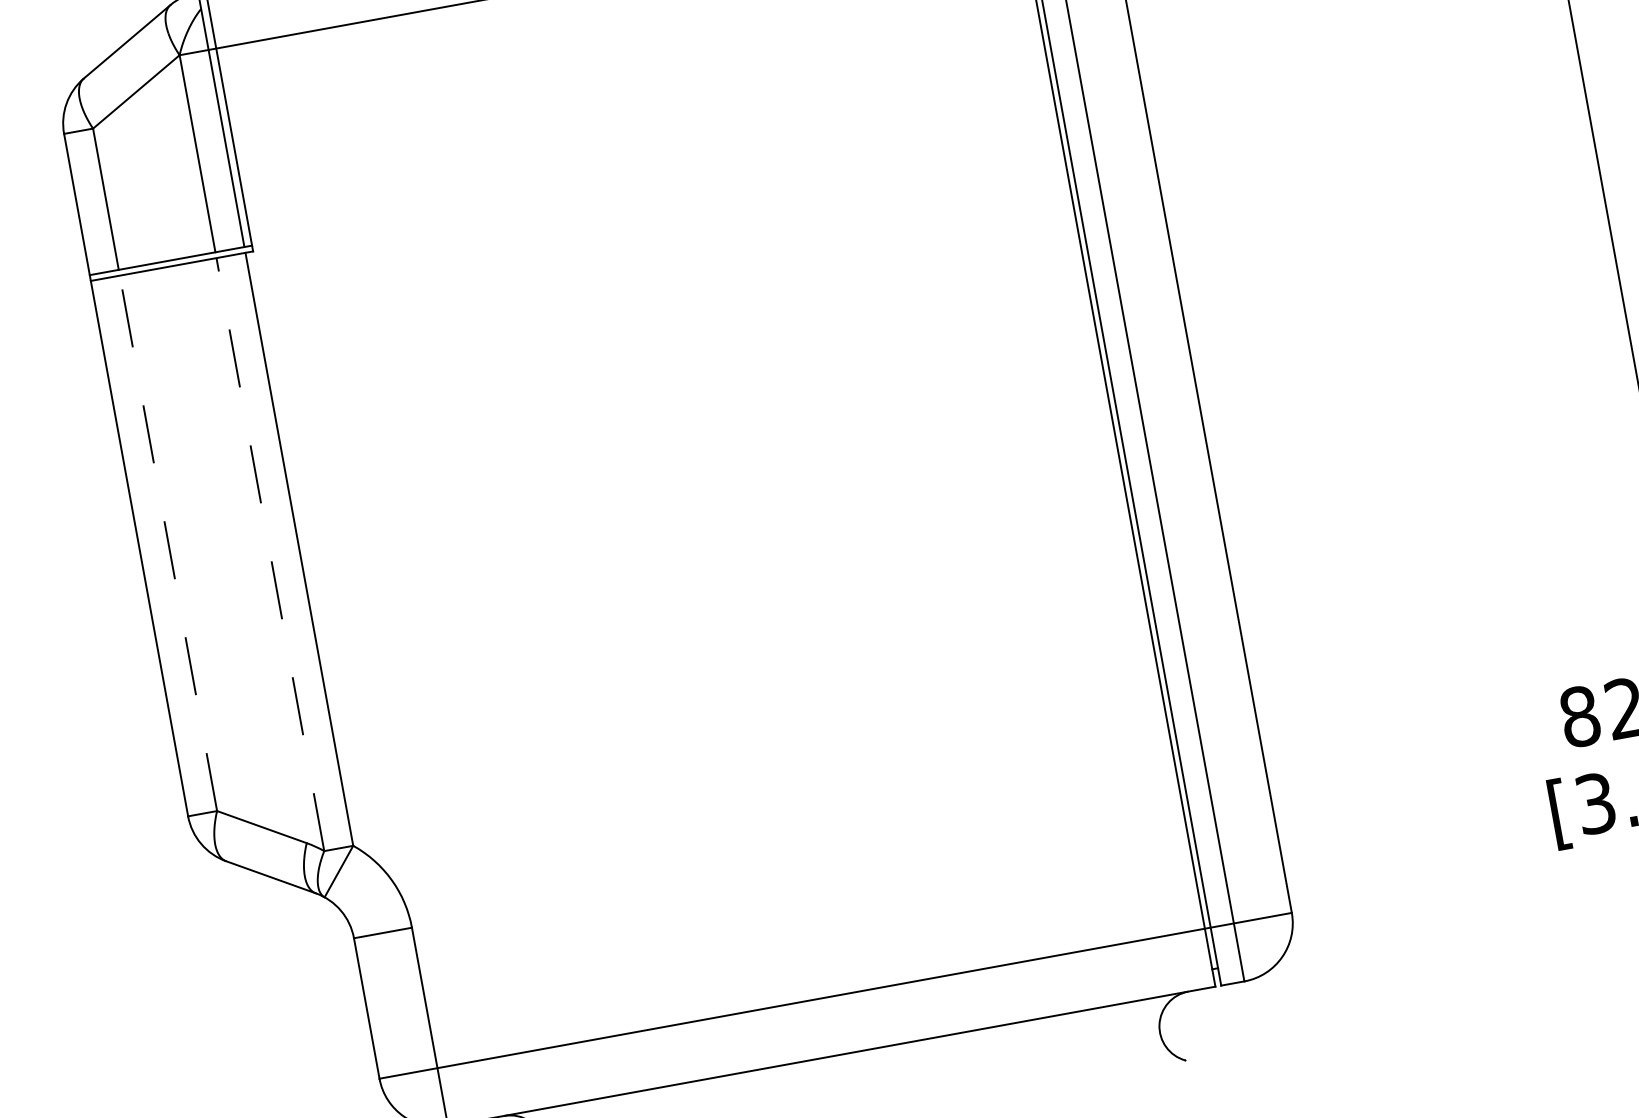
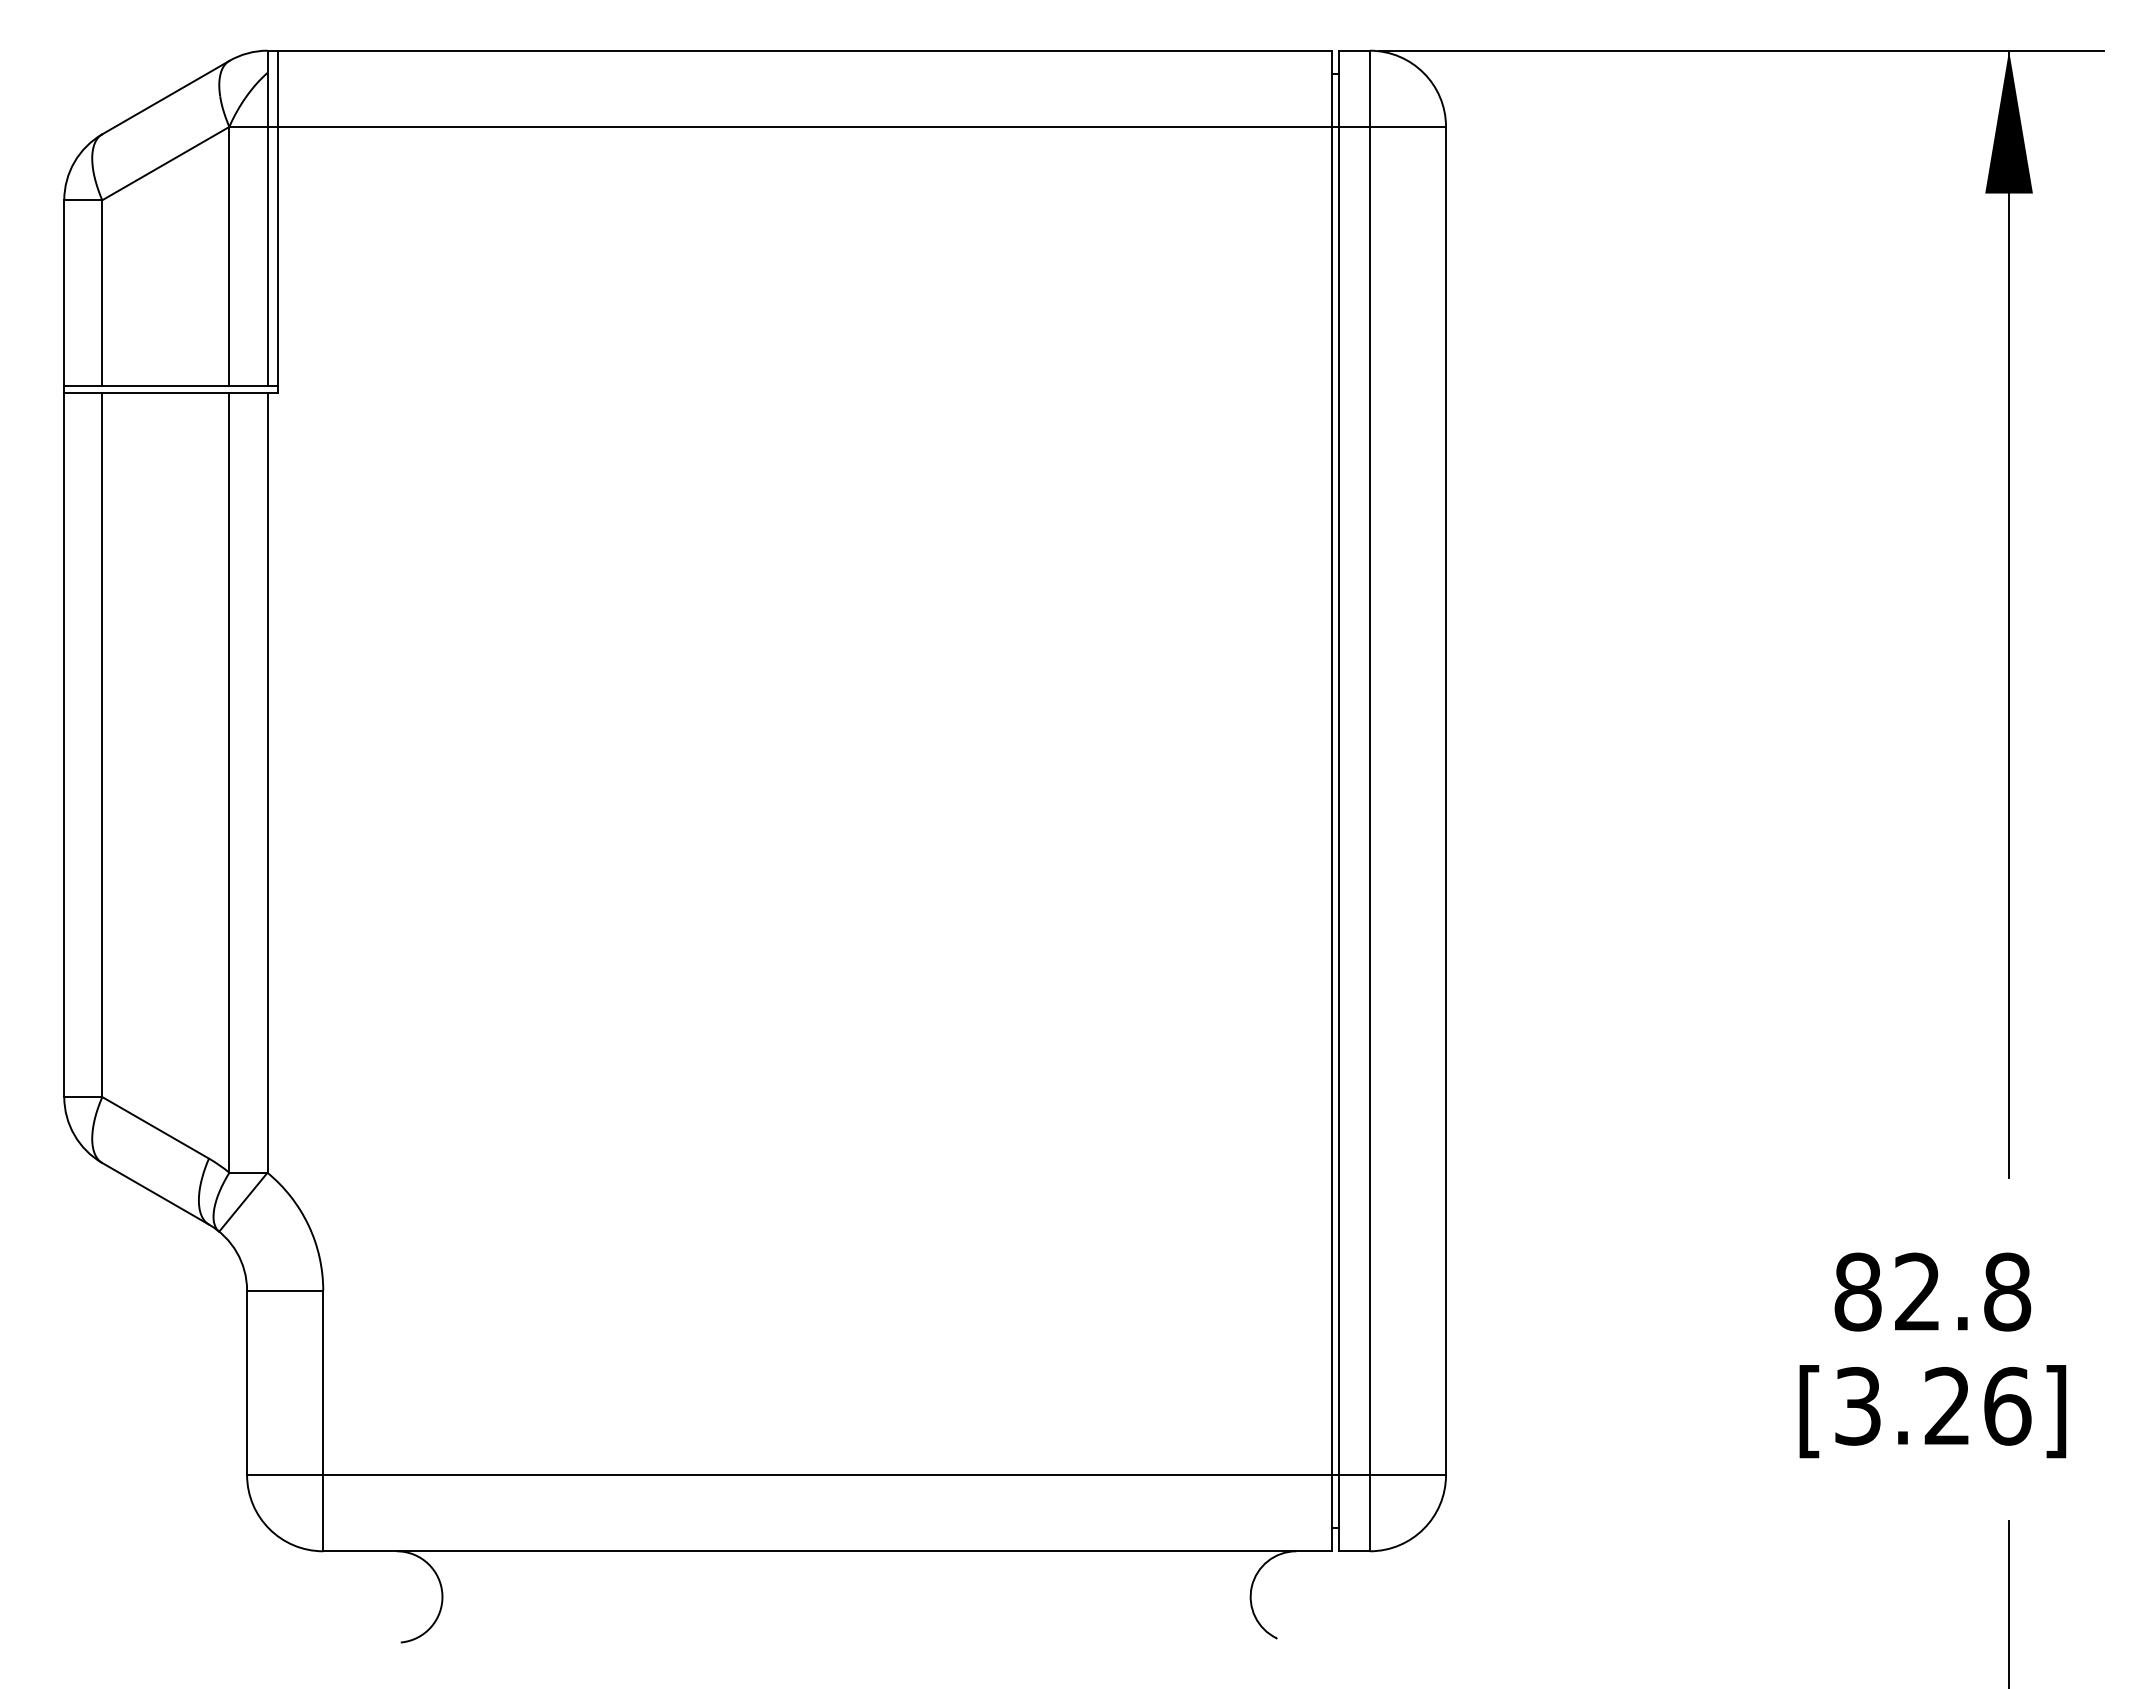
line: (168, 543) -> (102, 745), dashed -> solid
line: (270, 554) -> (229, 783), dashed -> solid

